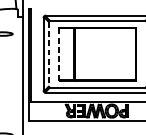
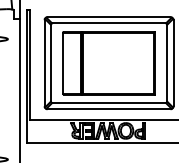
line: (48, 54) -> (50, 63), dashed -> solid
line: (59, 54) -> (63, 63), dashed -> solid

